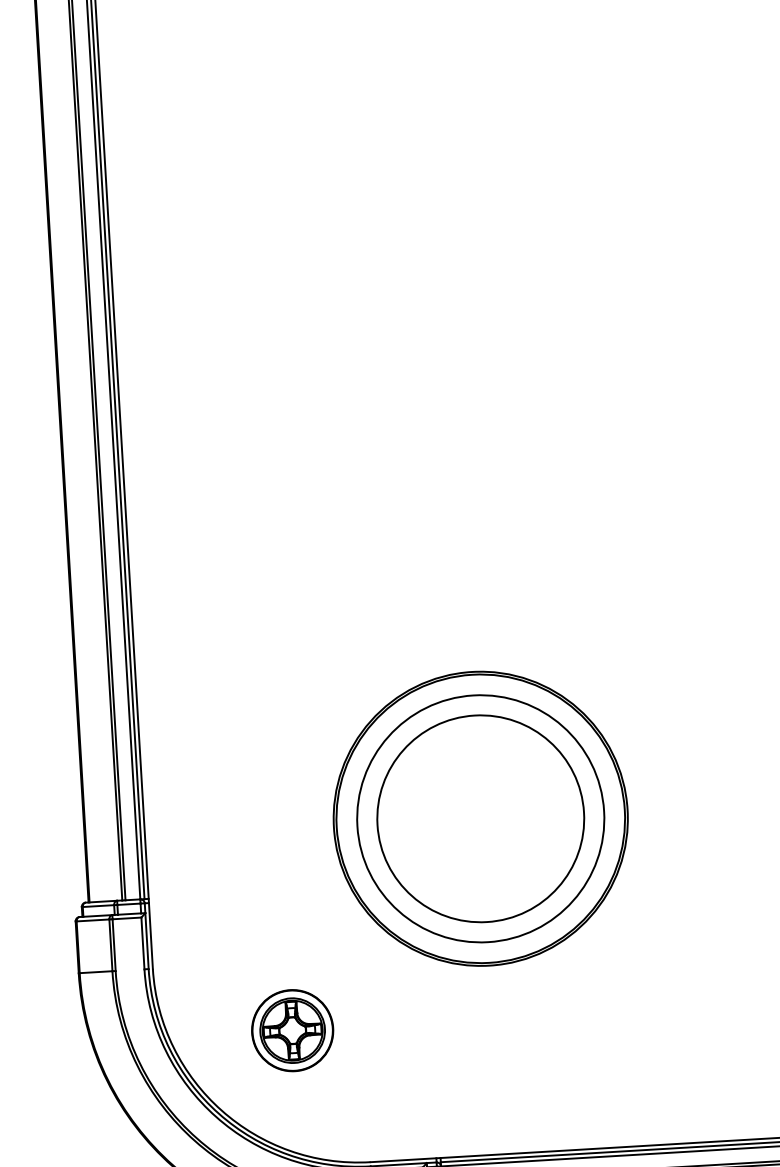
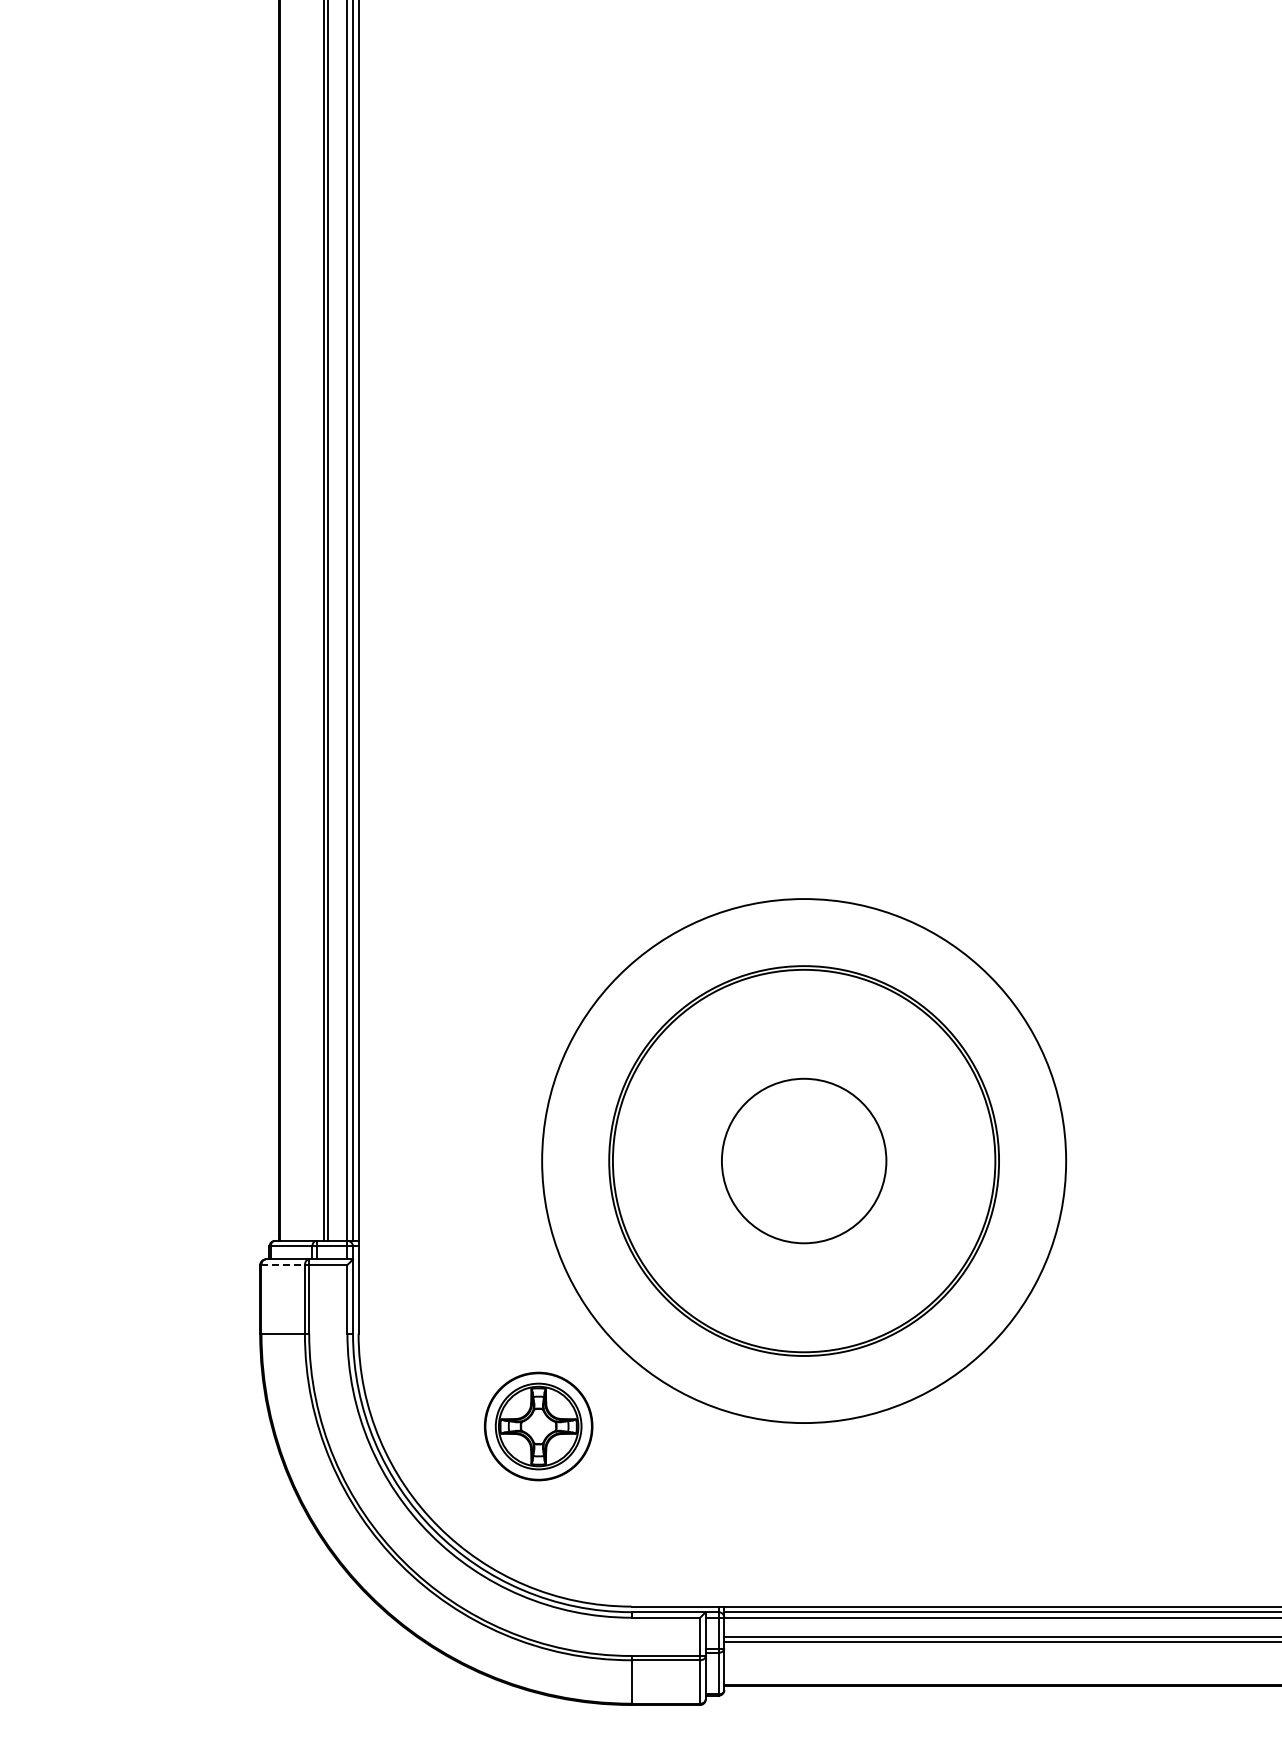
circle: (480, 818) -> (803, 1160), size x1.6
circle: (481, 818) -> (804, 1160), size x0.6
line: (93, 920) -> (283, 1265), solid -> dashed

